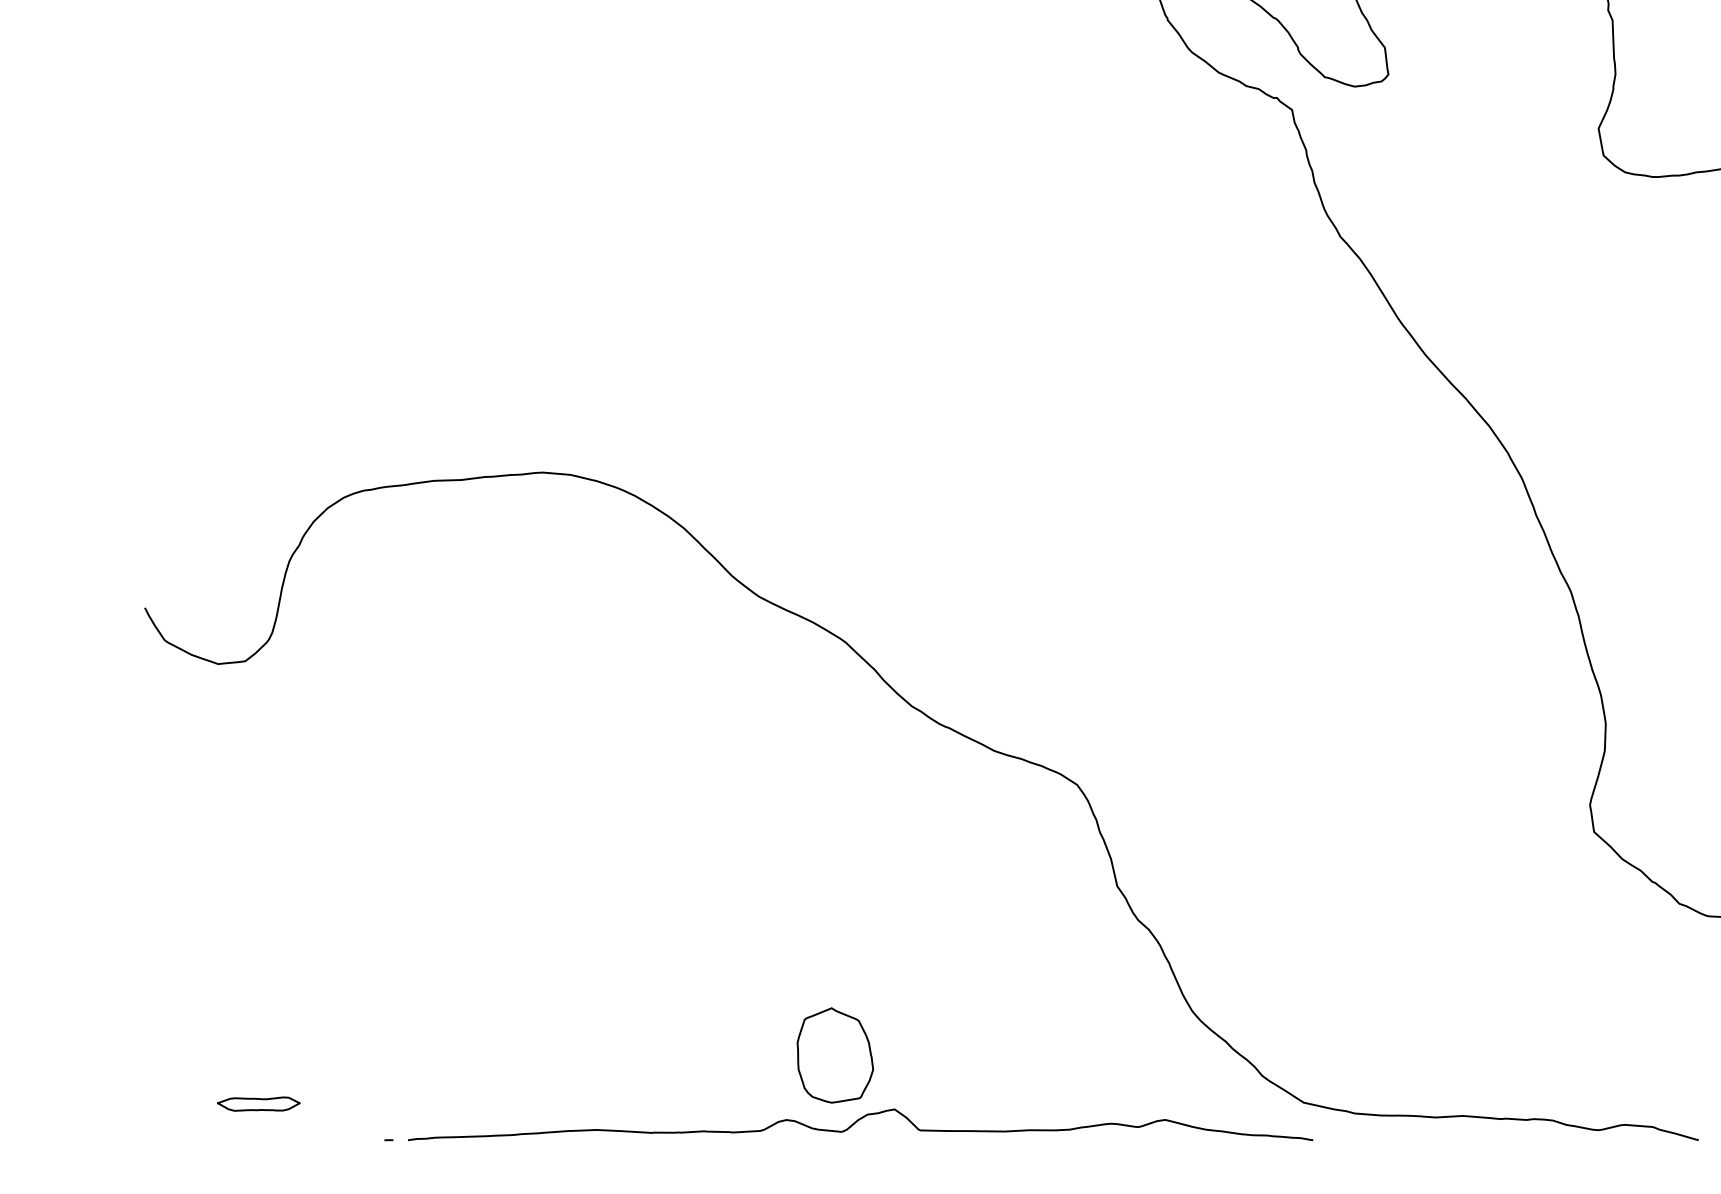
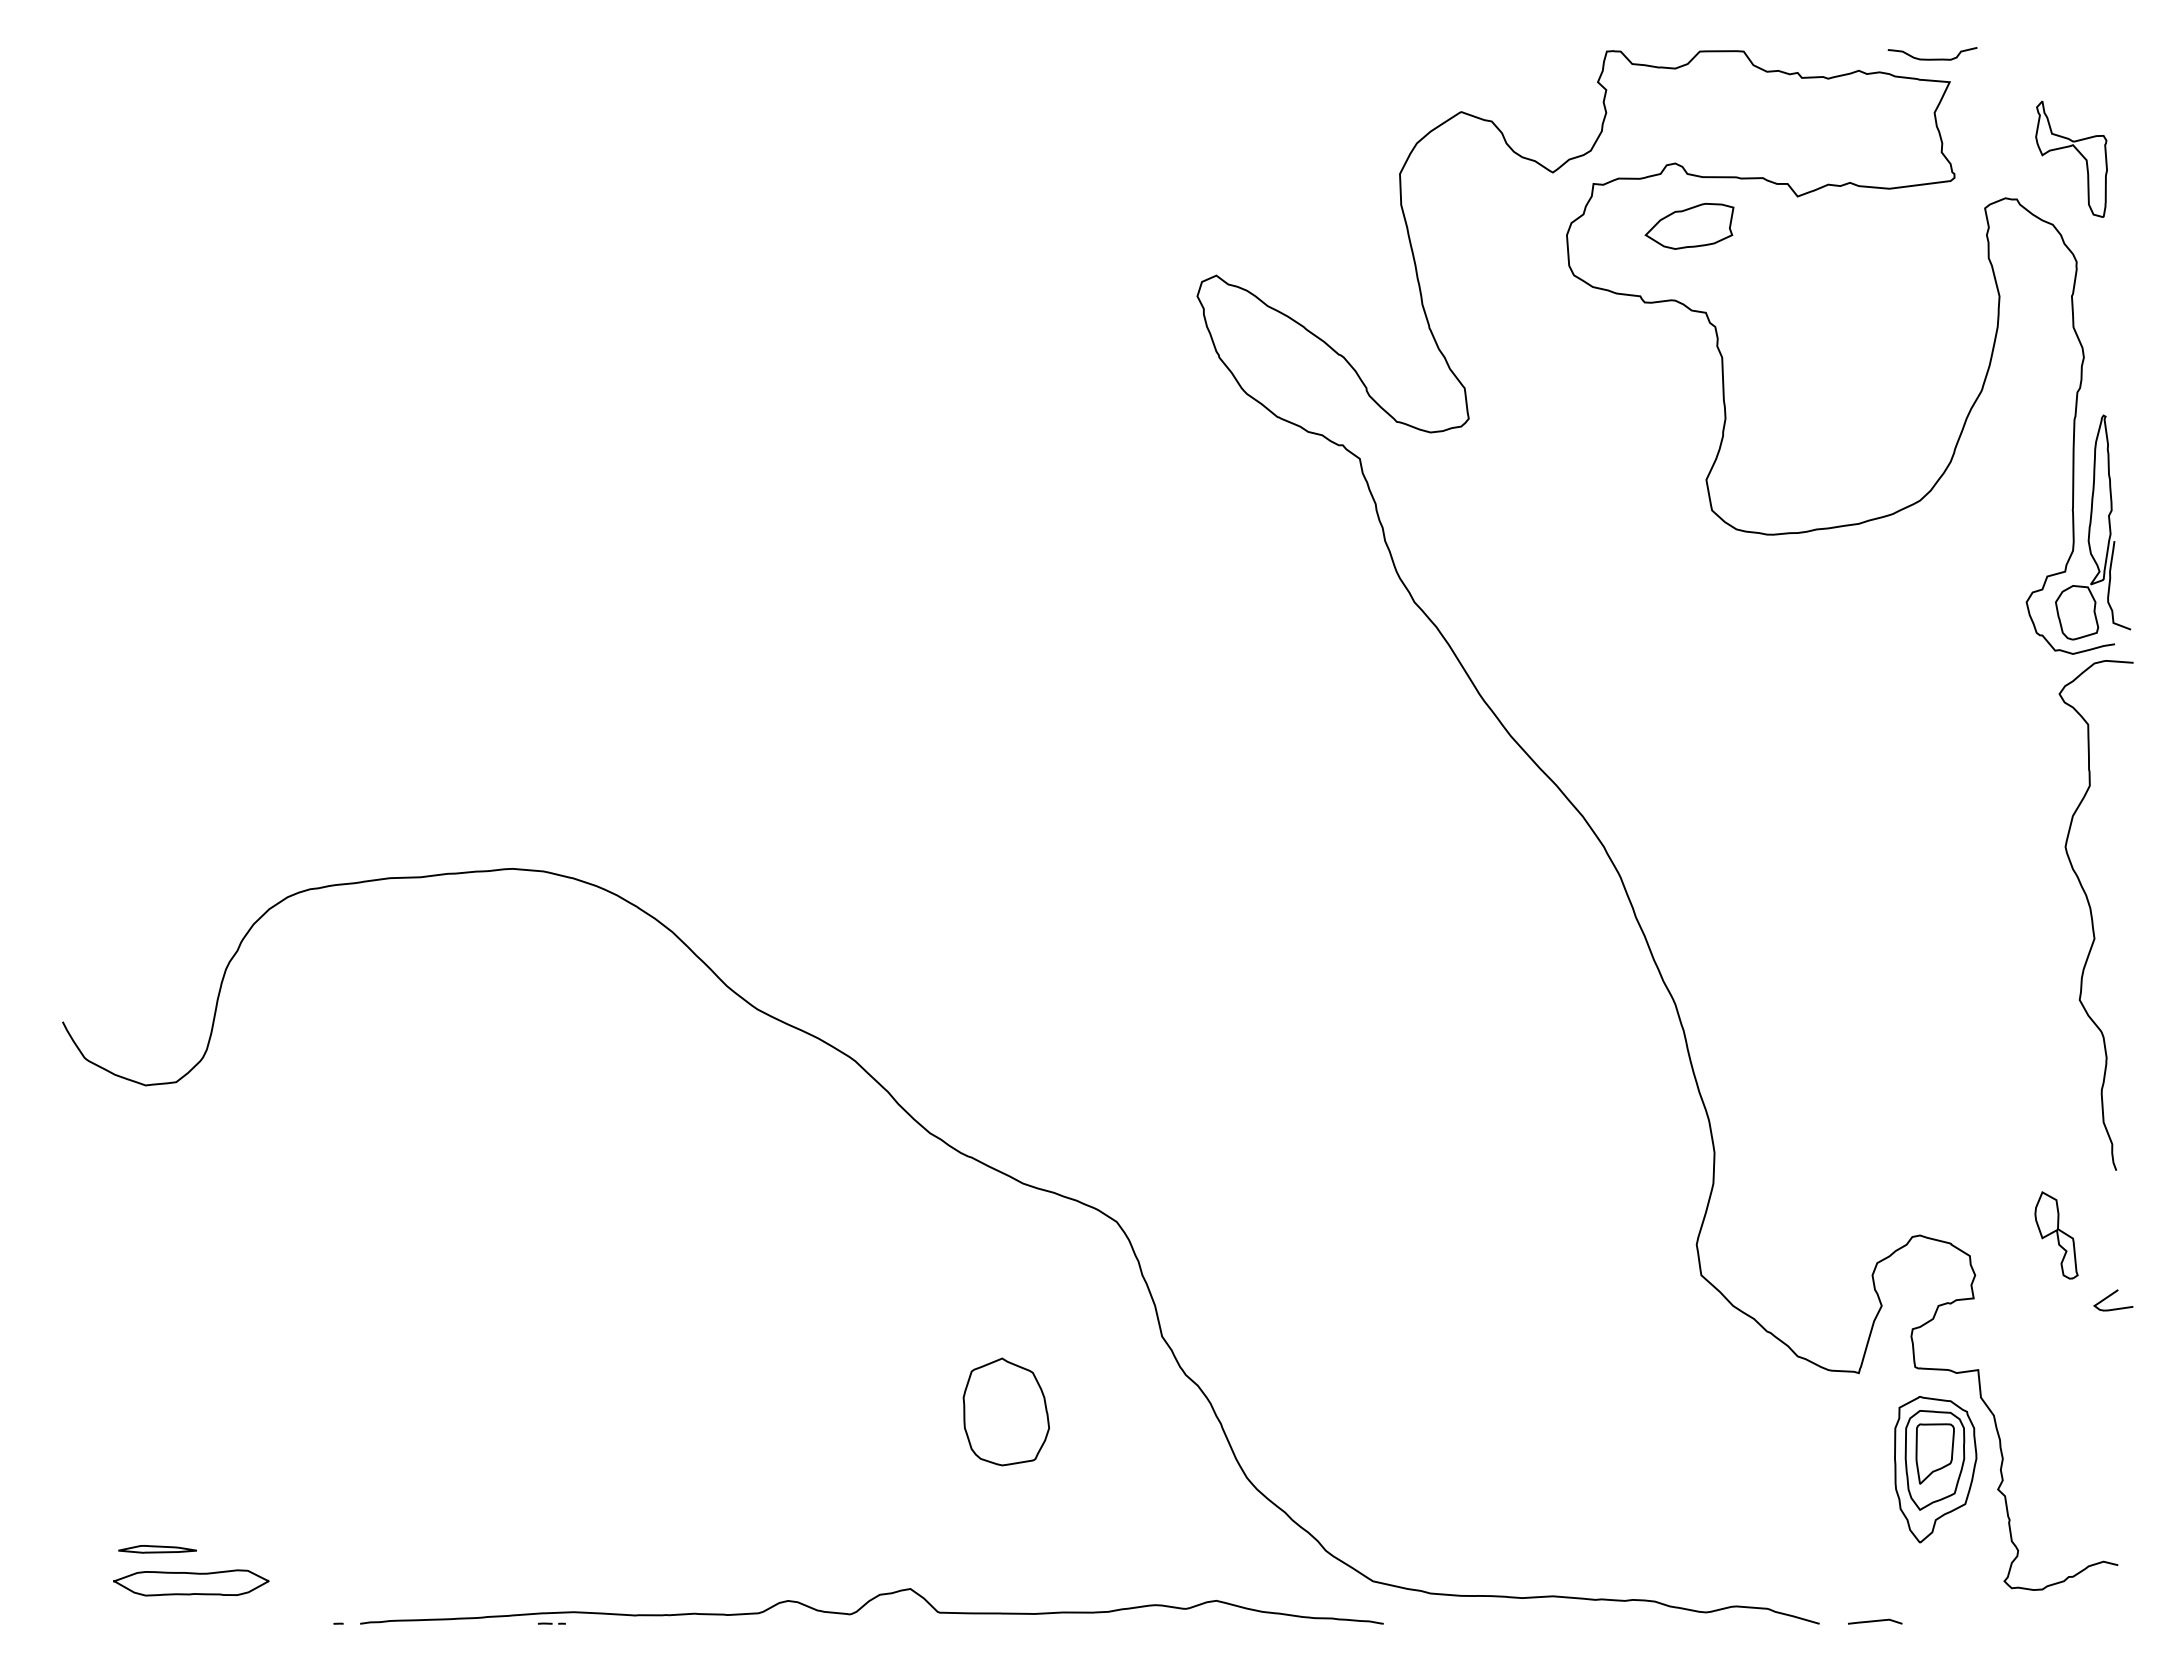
part: (834, 1055) -> (1005, 1411), moved
part: (228, 1074) -> (157, 1549), added
part: (258, 1103) -> (191, 1582), size x1.67
line: (577, 1139) -> (551, 1623), added

